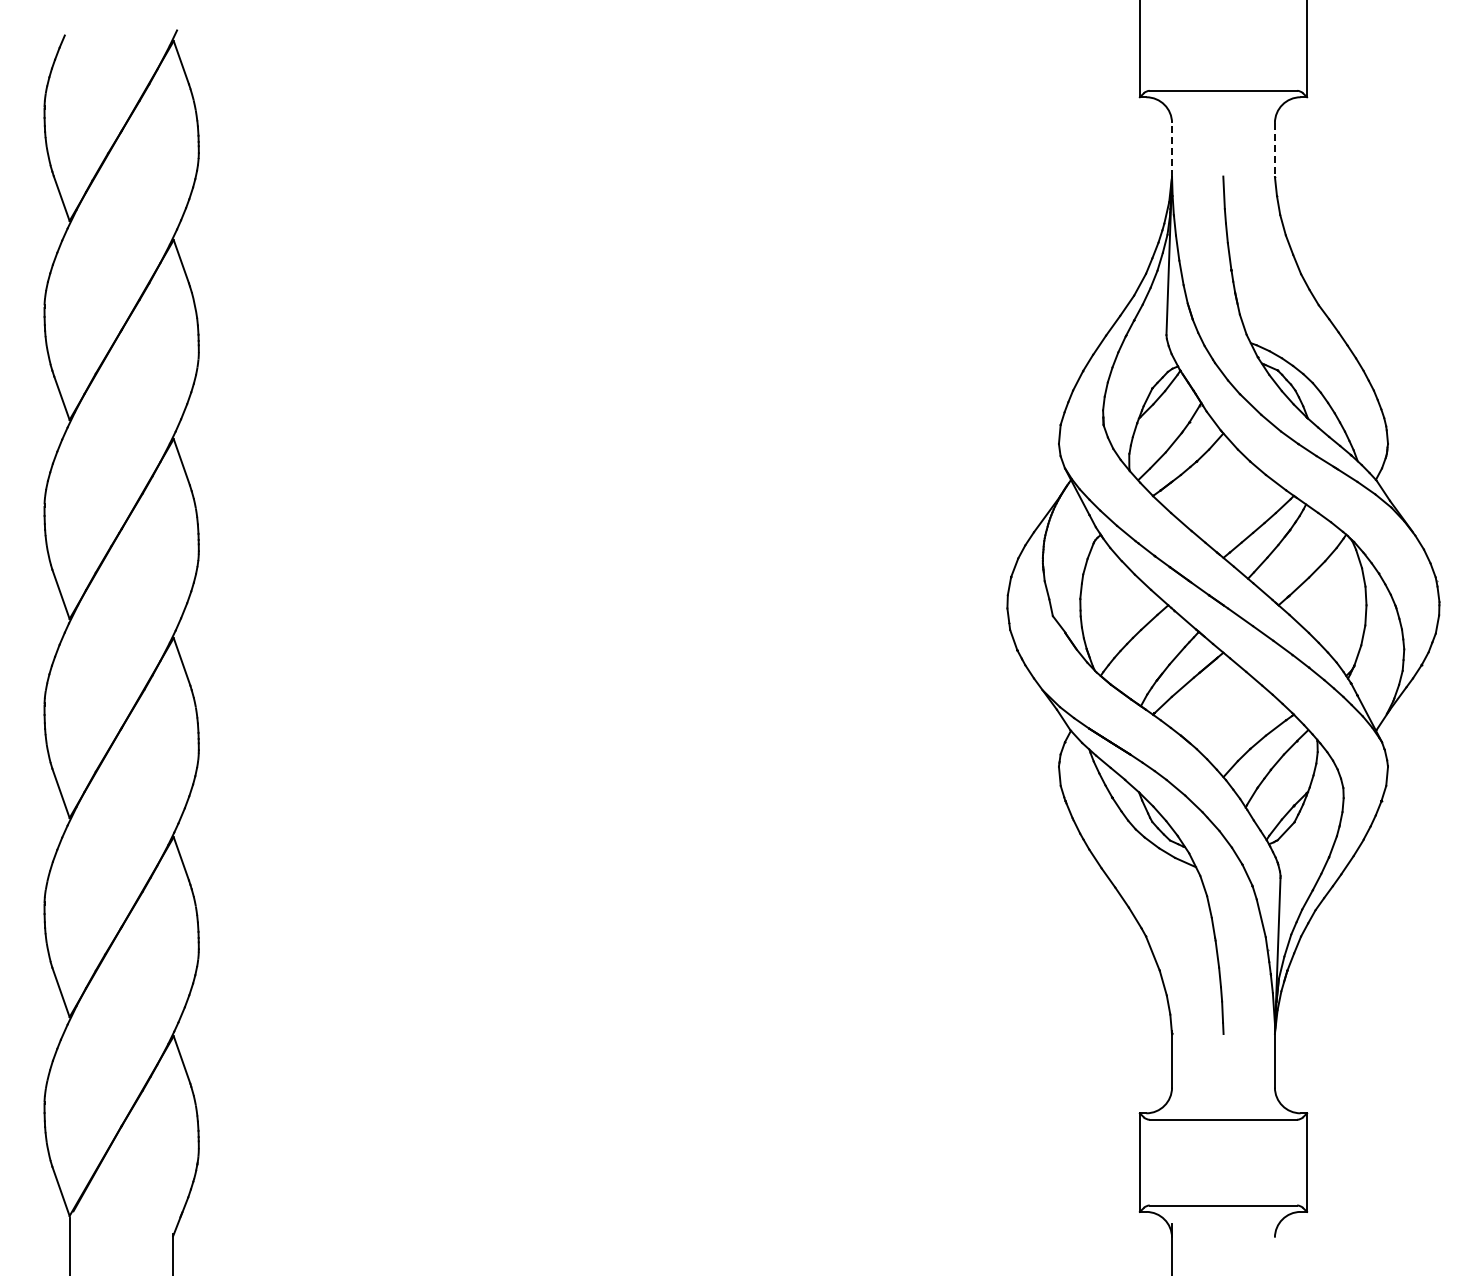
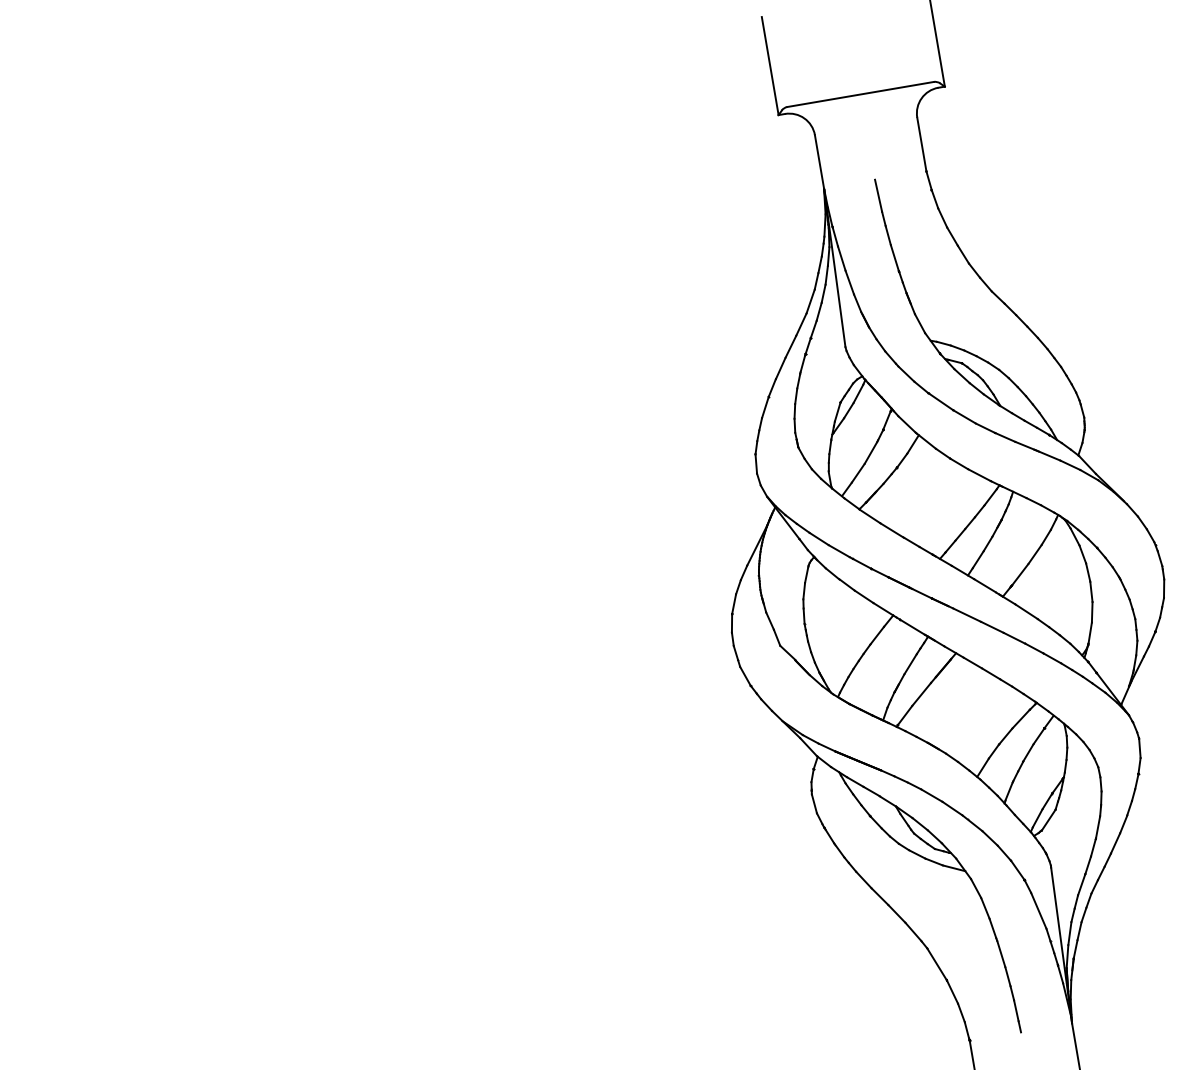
line: (1172, 149) -> (819, 161), dashed -> solid
line: (1274, 150) -> (921, 145), dashed -> solid

